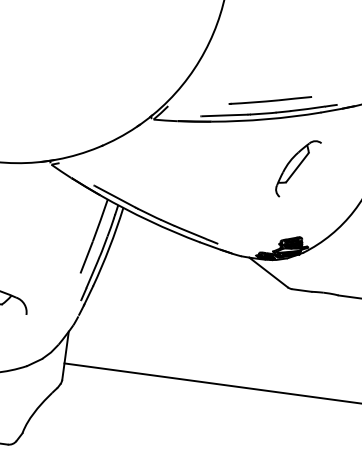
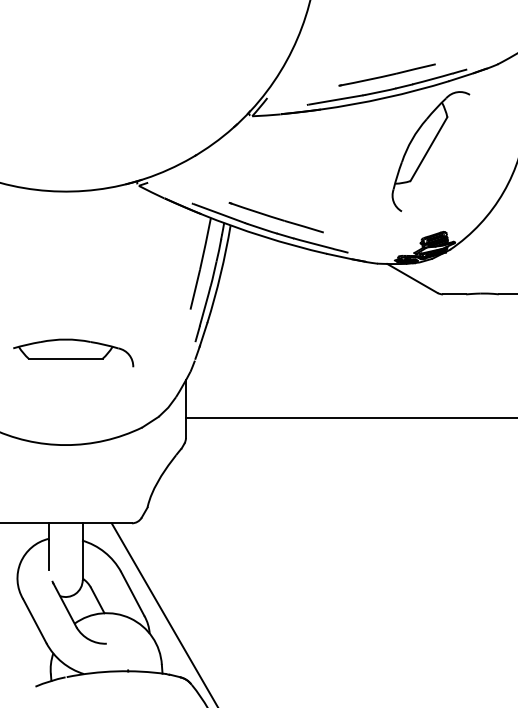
part: (297, 168) -> (430, 151), size x1.67
line: (161, 206) -> (275, 217), added

